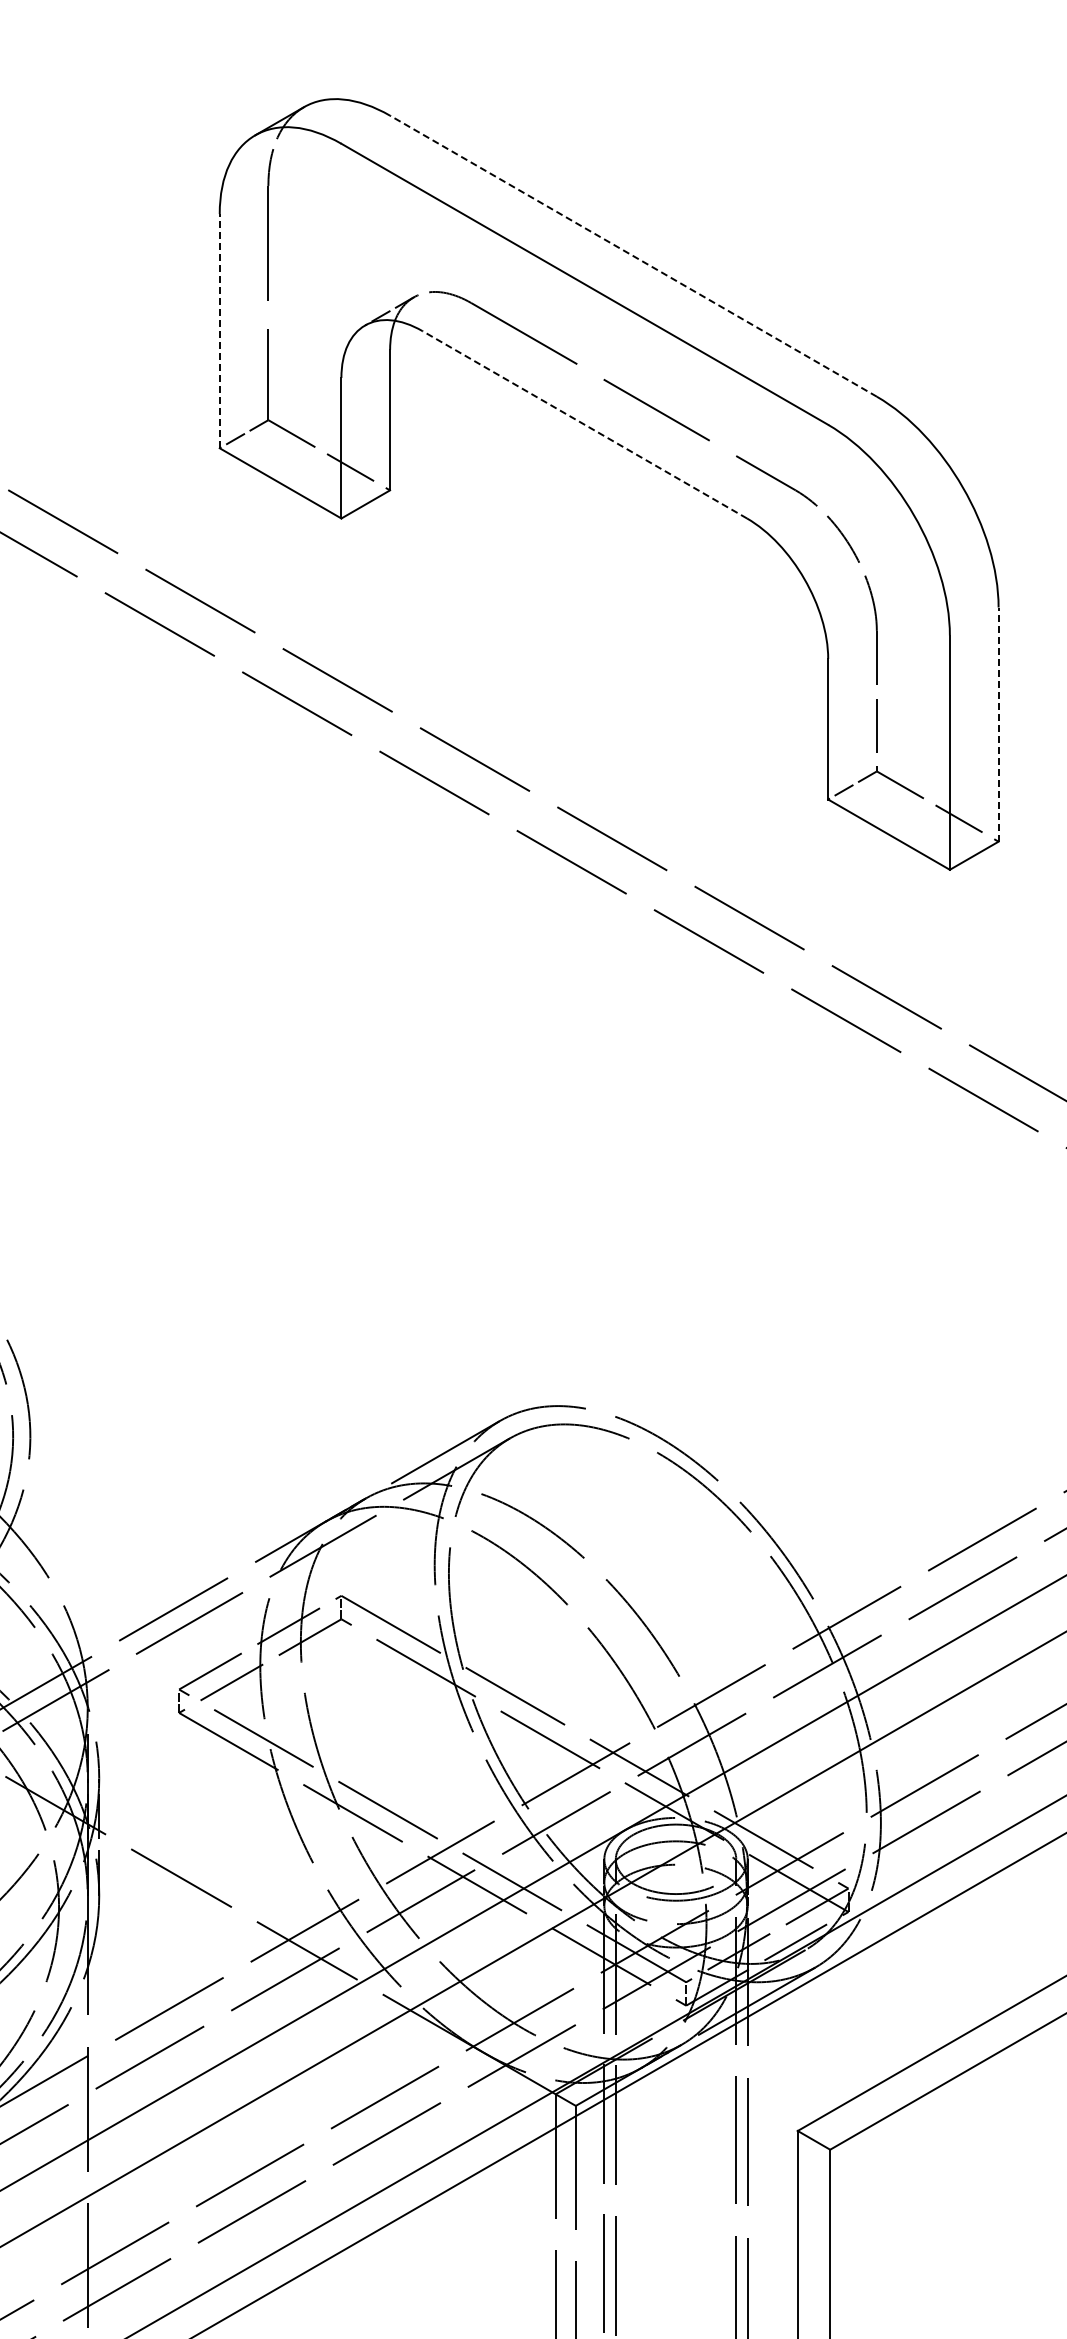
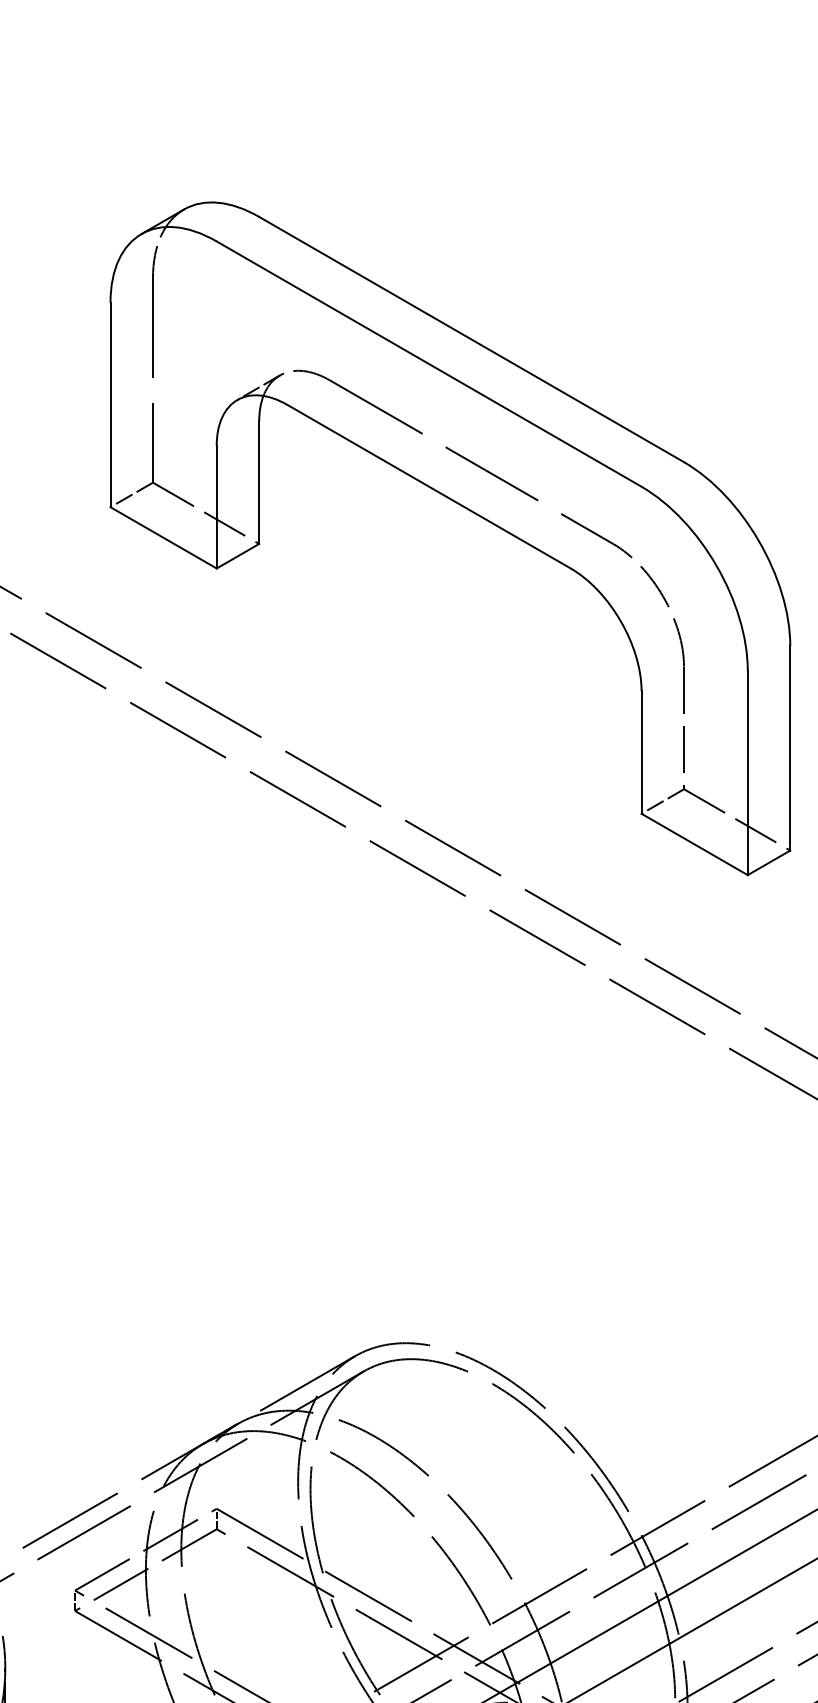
line: (633, 255) -> (471, 338), dashed -> solid
line: (219, 330) -> (110, 404), dashed -> solid
line: (584, 424) -> (428, 486), dashed -> solid
line: (998, 724) -> (790, 748), dashed -> solid

